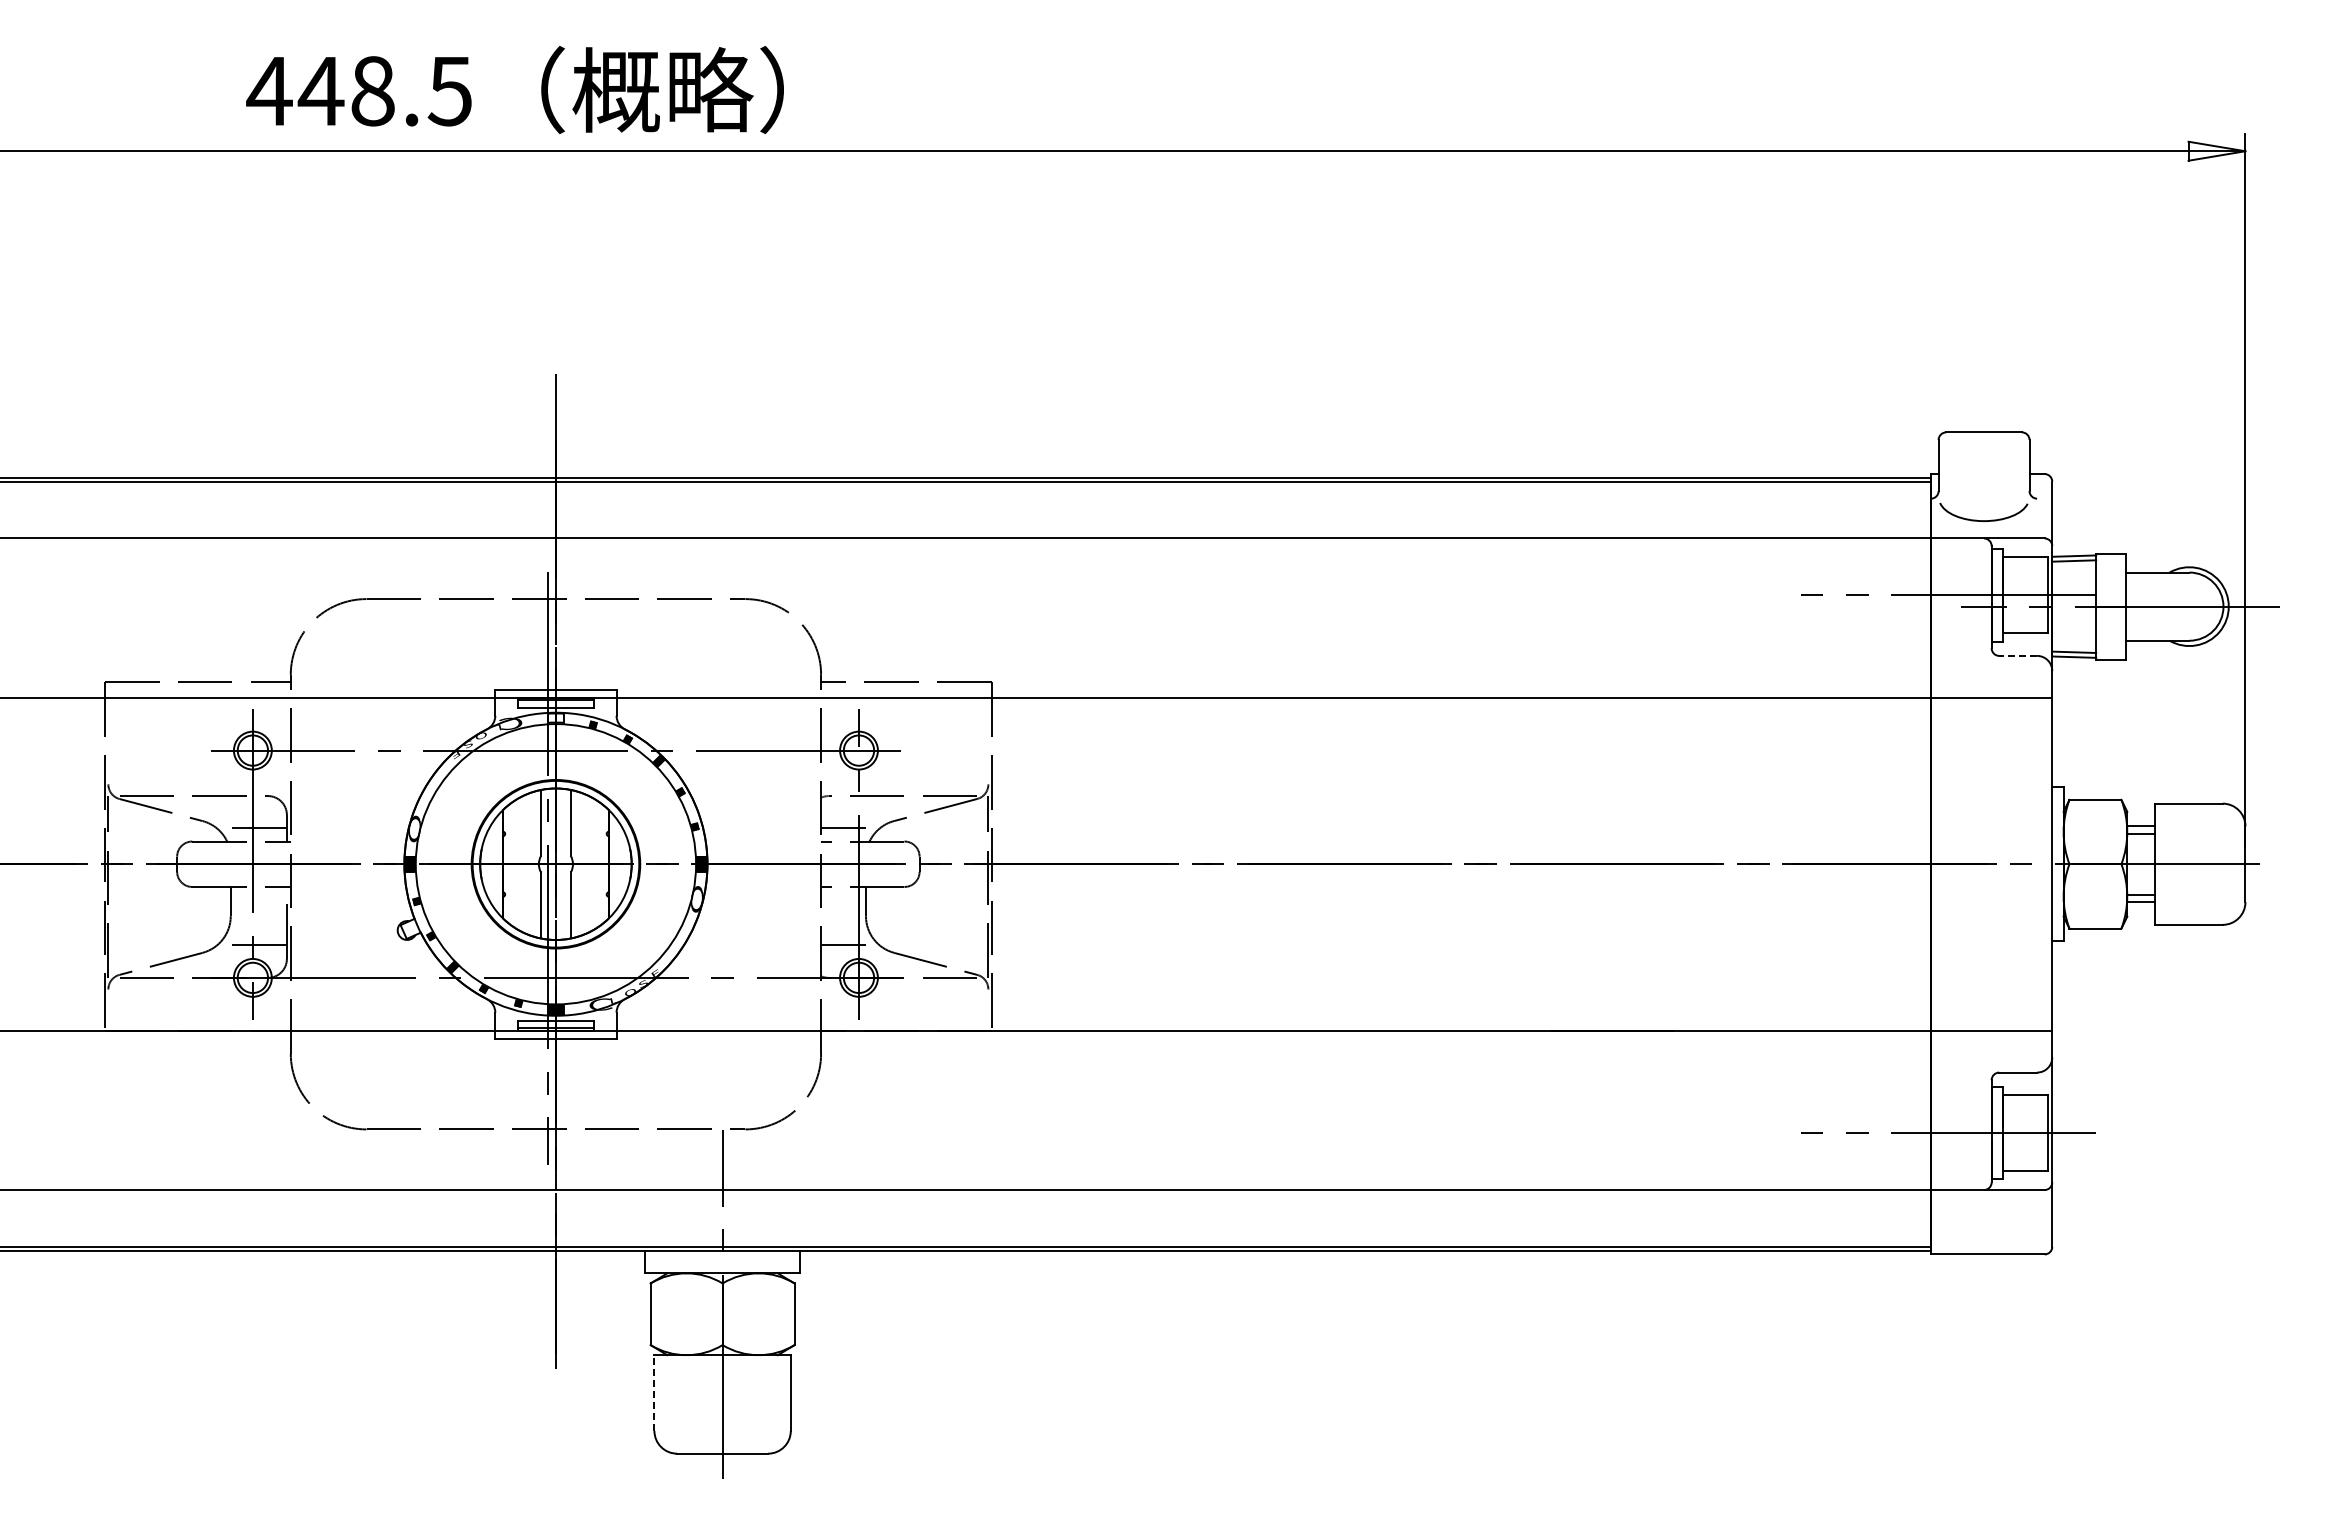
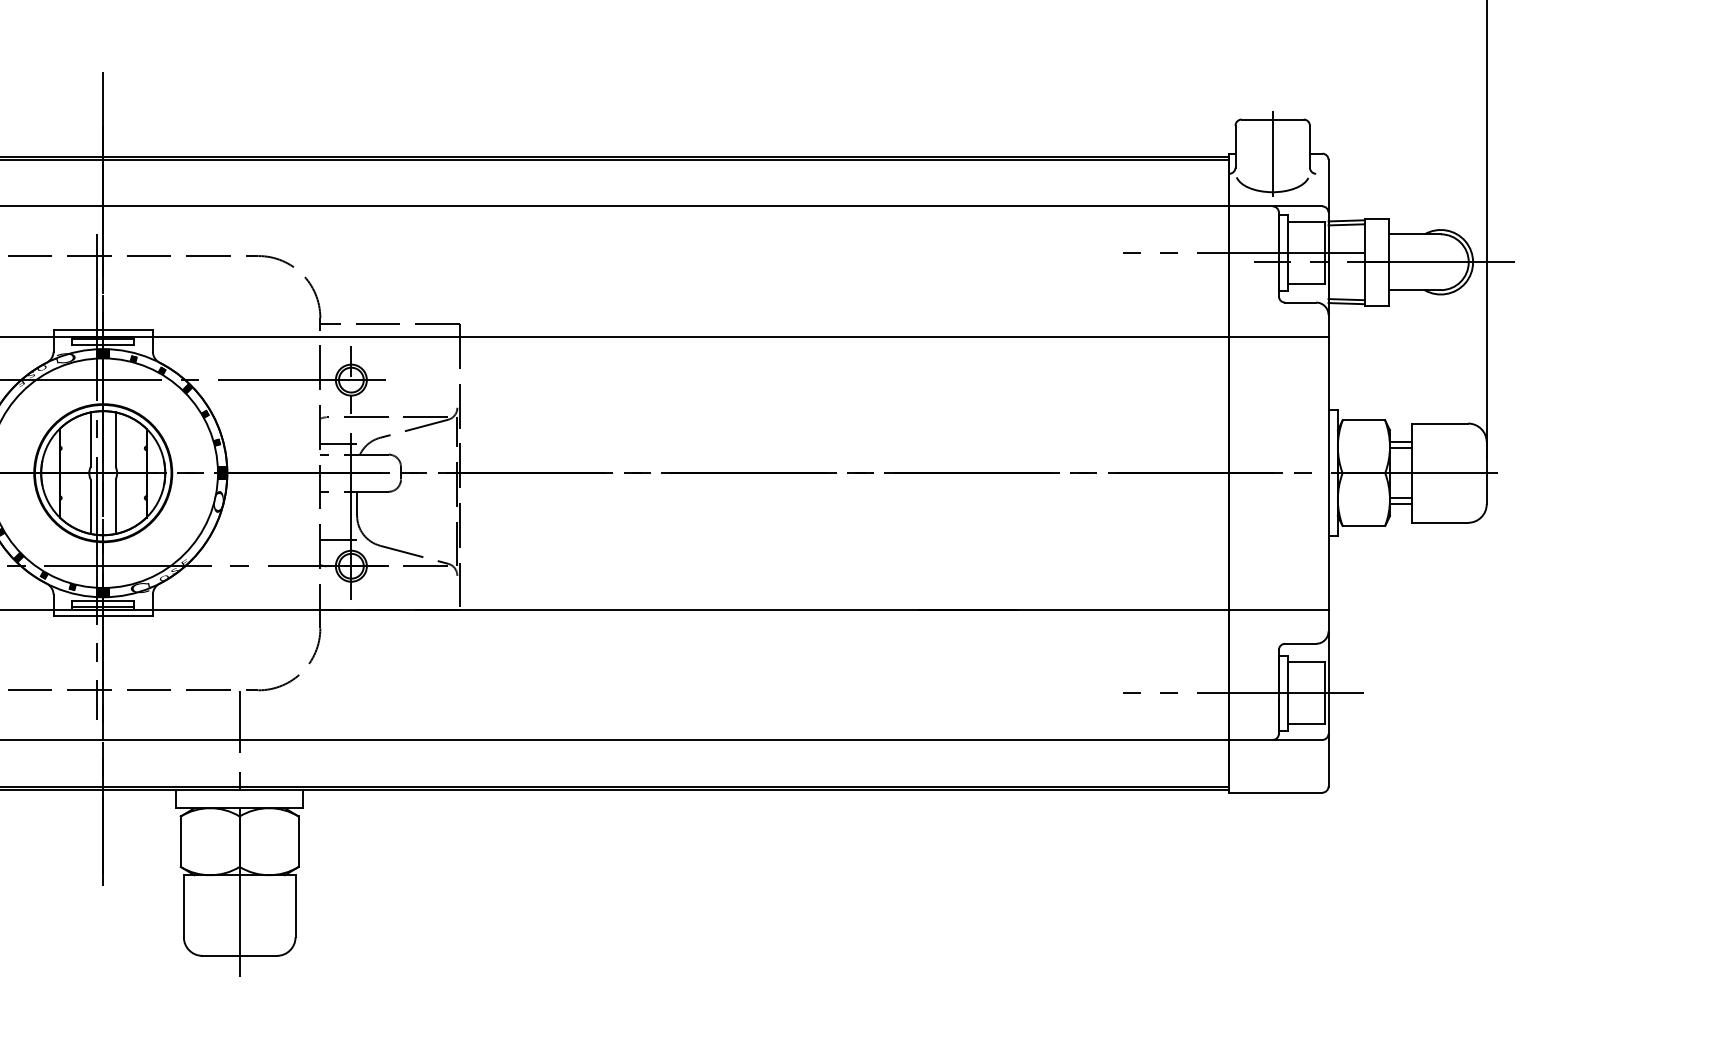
line: (1984, 474) -> (1273, 154), added
line: (2018, 655) -> (1300, 302), dashed -> solid
hatch: (555, 717) -> (102, 353), added
line: (654, 1393) -> (183, 906), dashed -> solid

